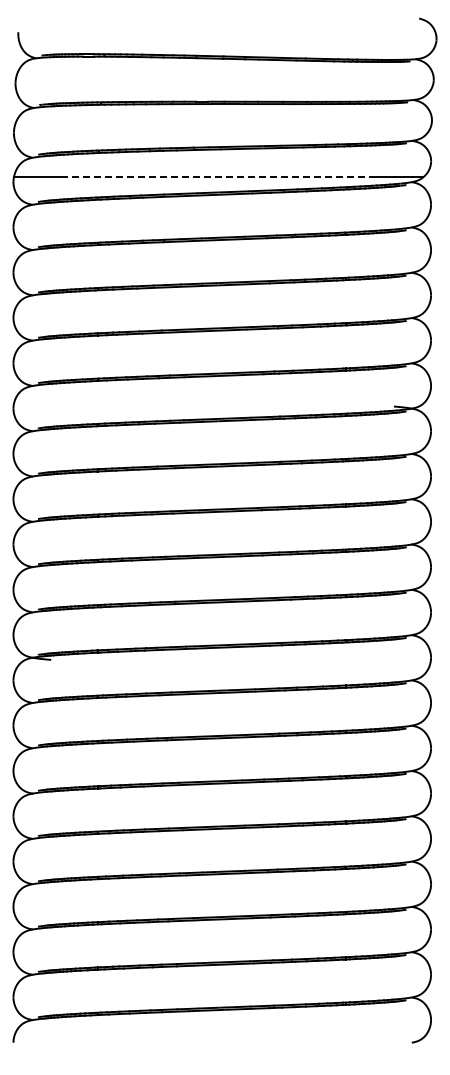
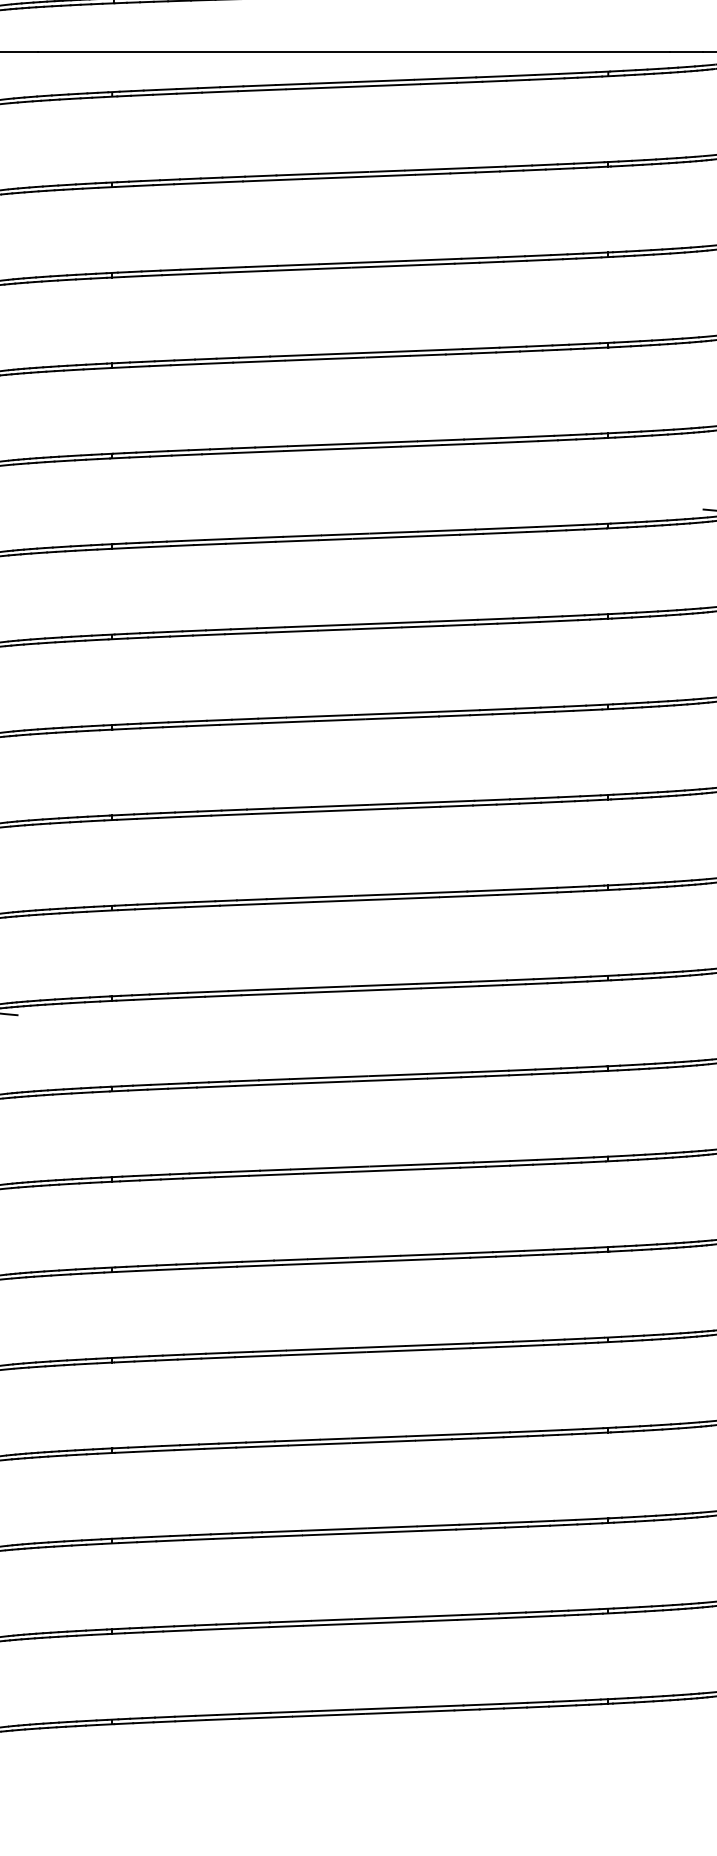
line: (219, 177) -> (354, 52), dashed -> solid

